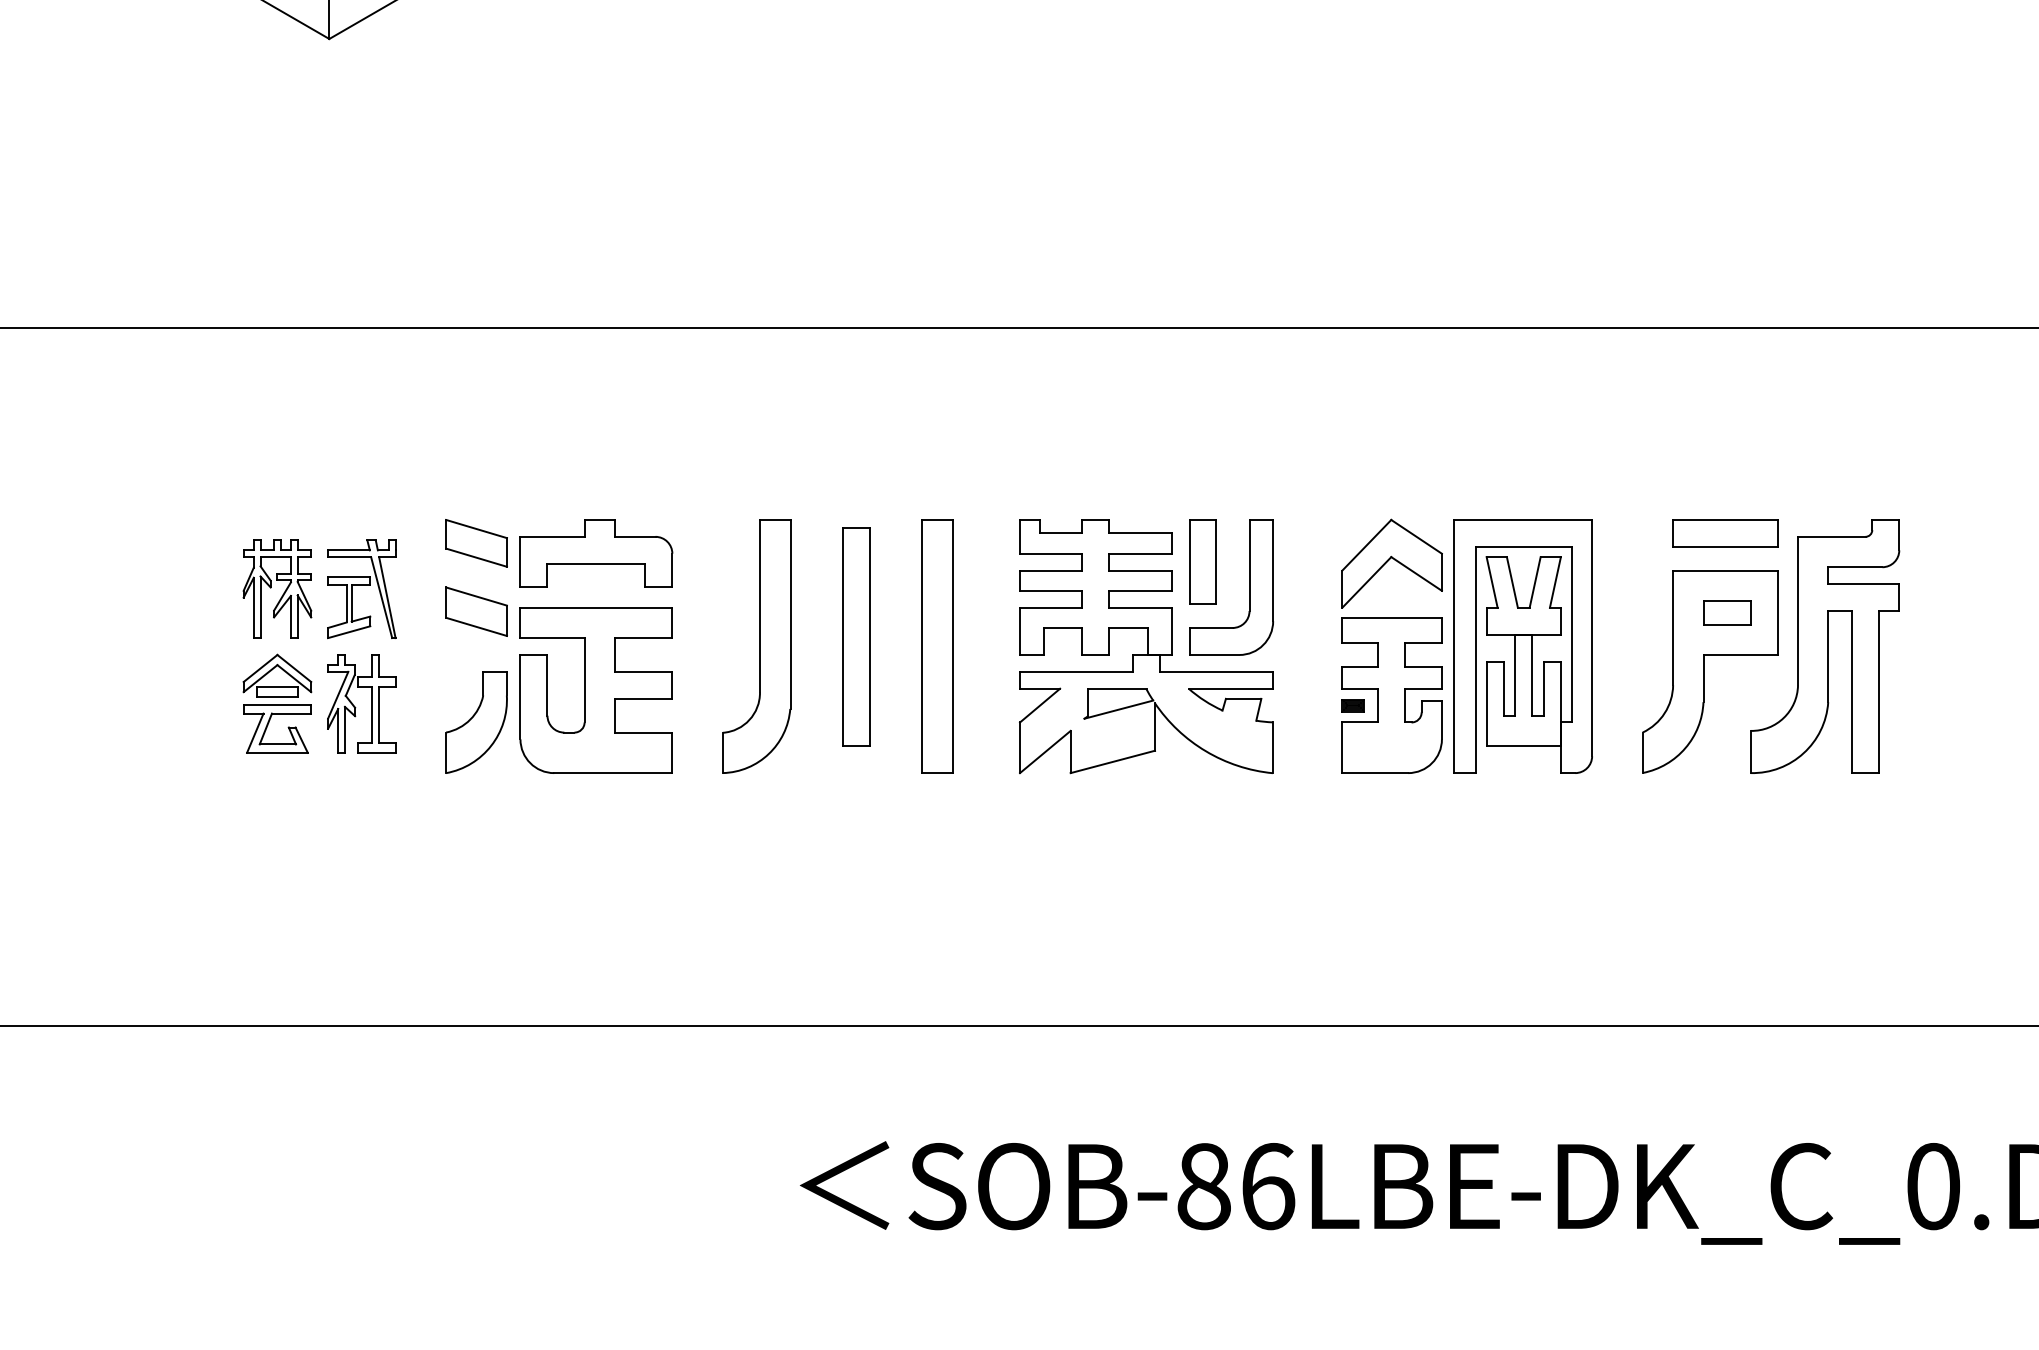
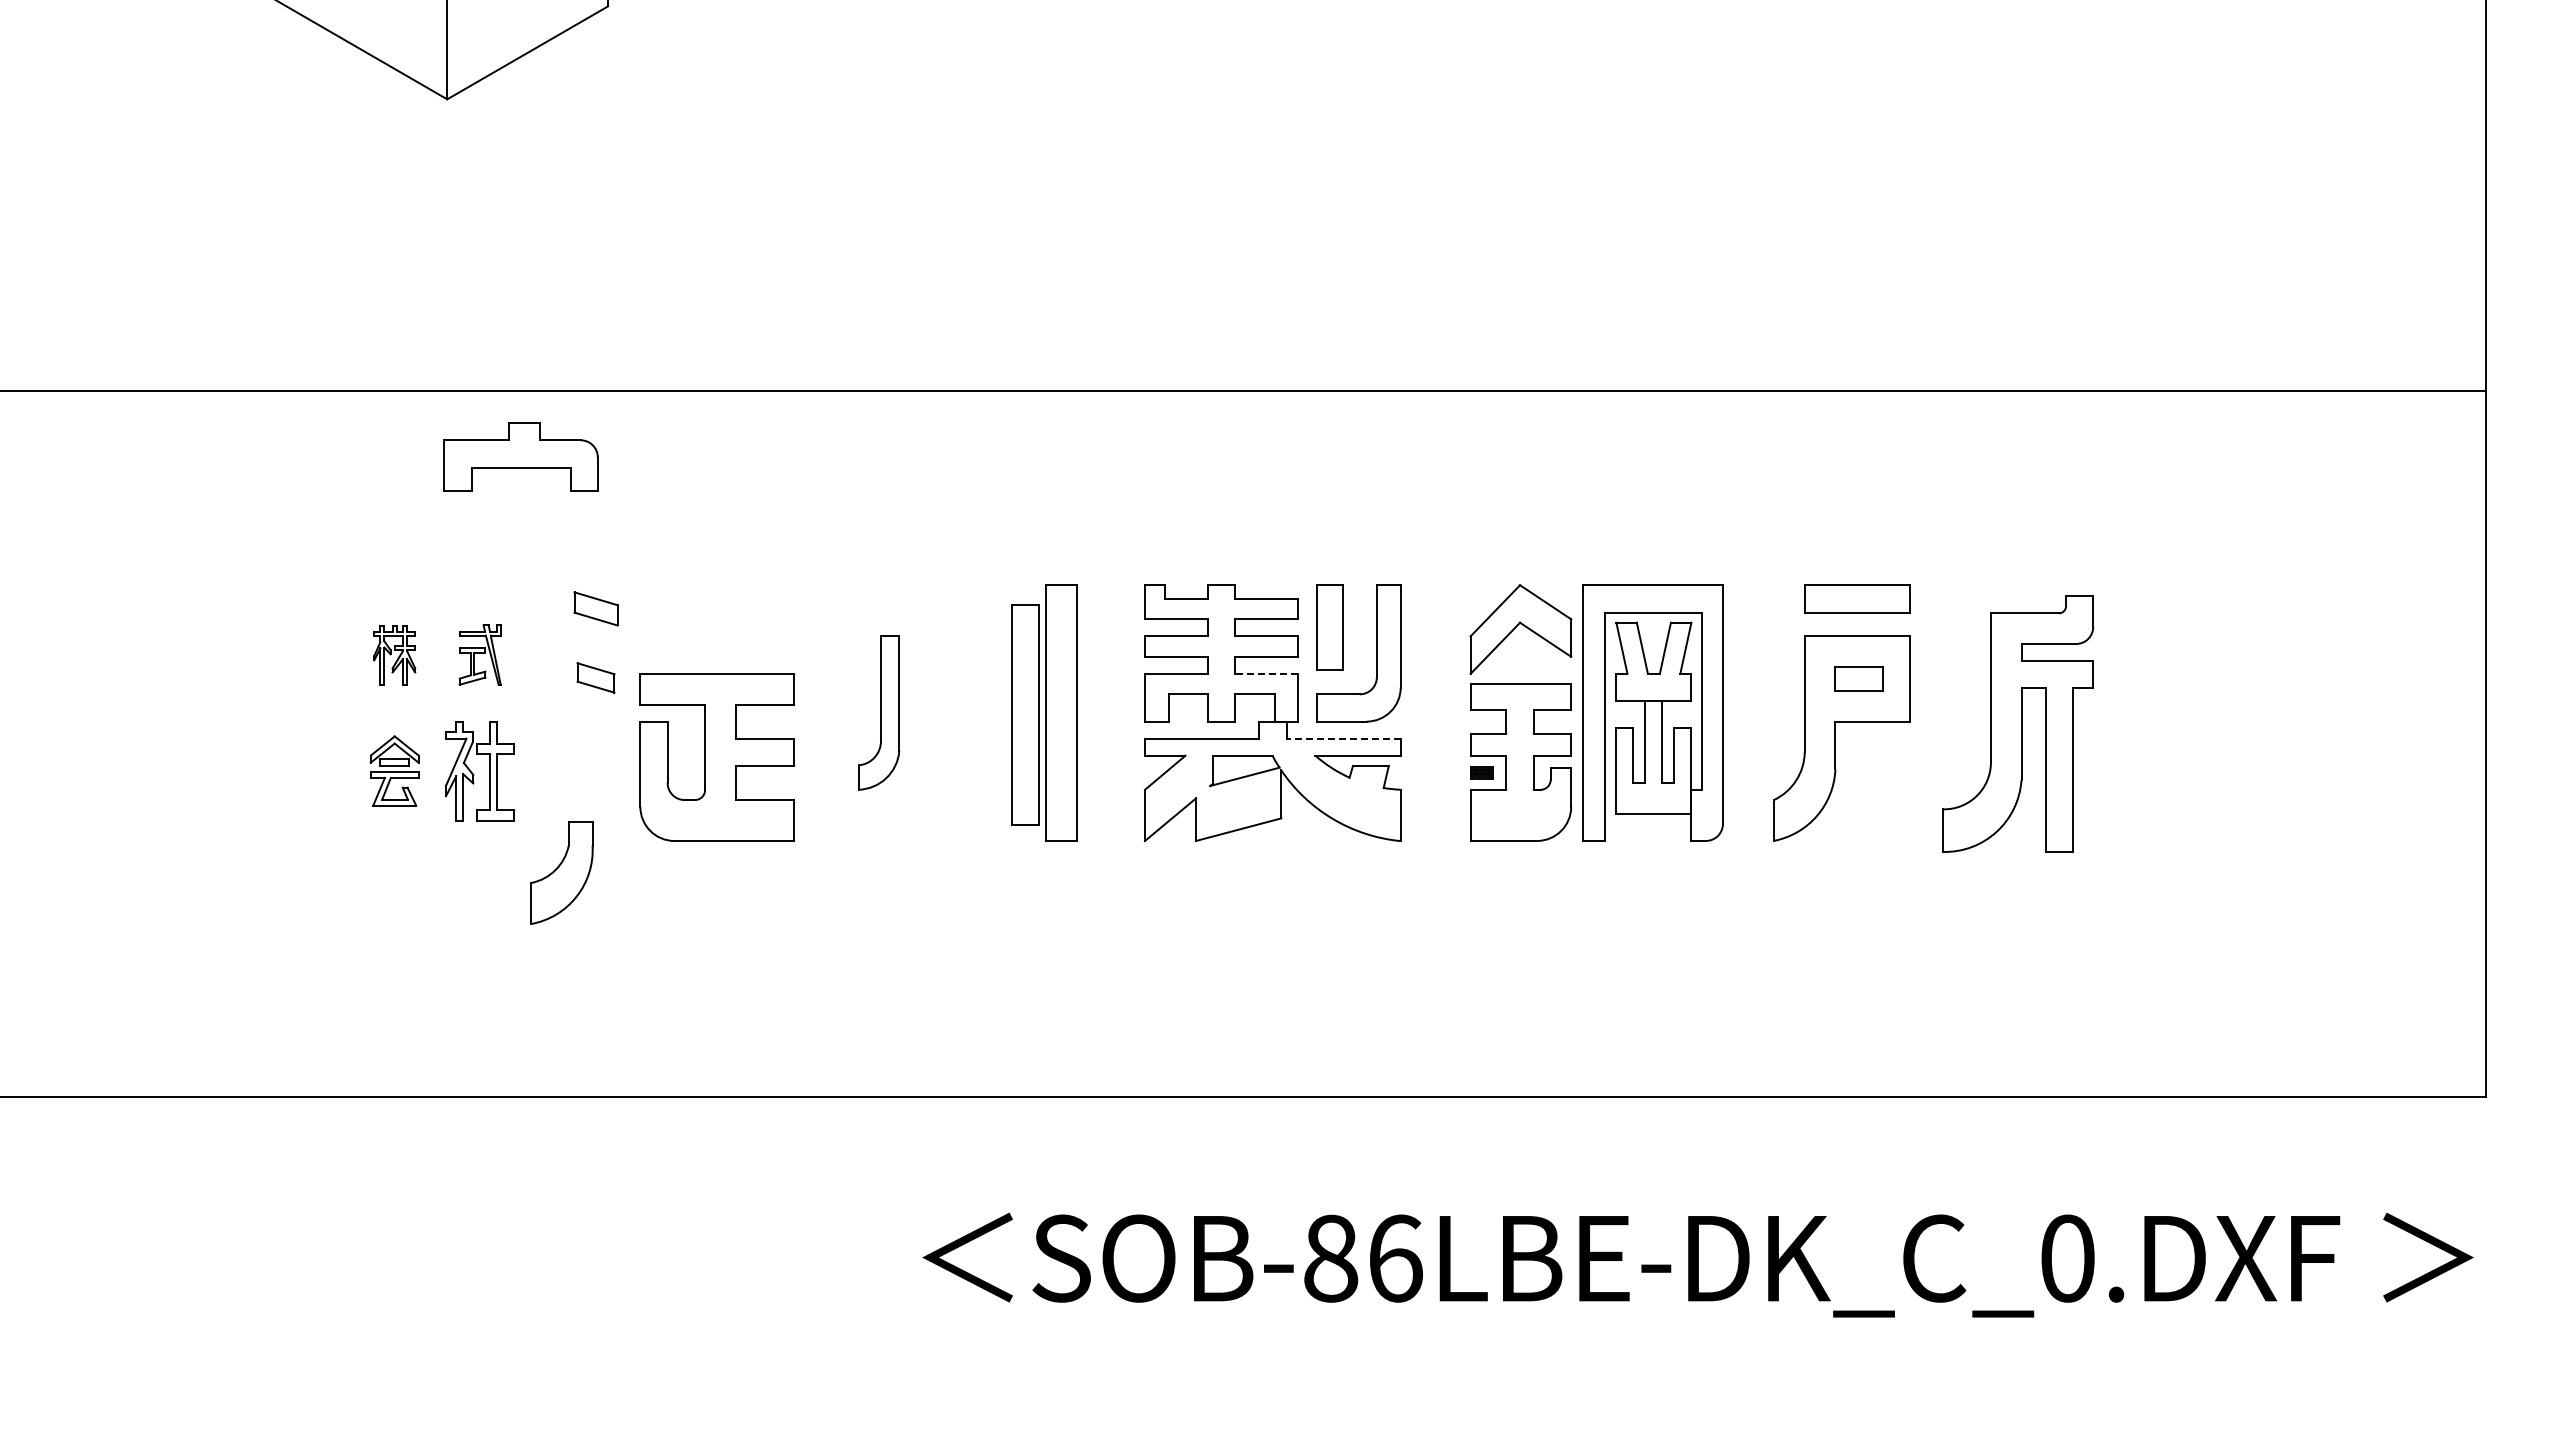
part: (476, 542) -> (595, 608), size x0.7
part: (595, 552) -> (520, 456), moved
part: (362, 588) -> (480, 654), size x0.6
part: (277, 589) -> (394, 655), size x0.6
line: (1140, 607) -> (1266, 673), solid -> dashed
part: (476, 611) -> (595, 677), size x0.6
part: (856, 637) -> (1025, 714), moved
part: (756, 645) -> (878, 712), size x0.6
part: (1825, 645) -> (2018, 723), moved
line: (1216, 671) -> (1343, 738), solid -> dashed
part: (277, 703) -> (394, 770), size x0.7
part: (476, 722) -> (561, 872), moved

